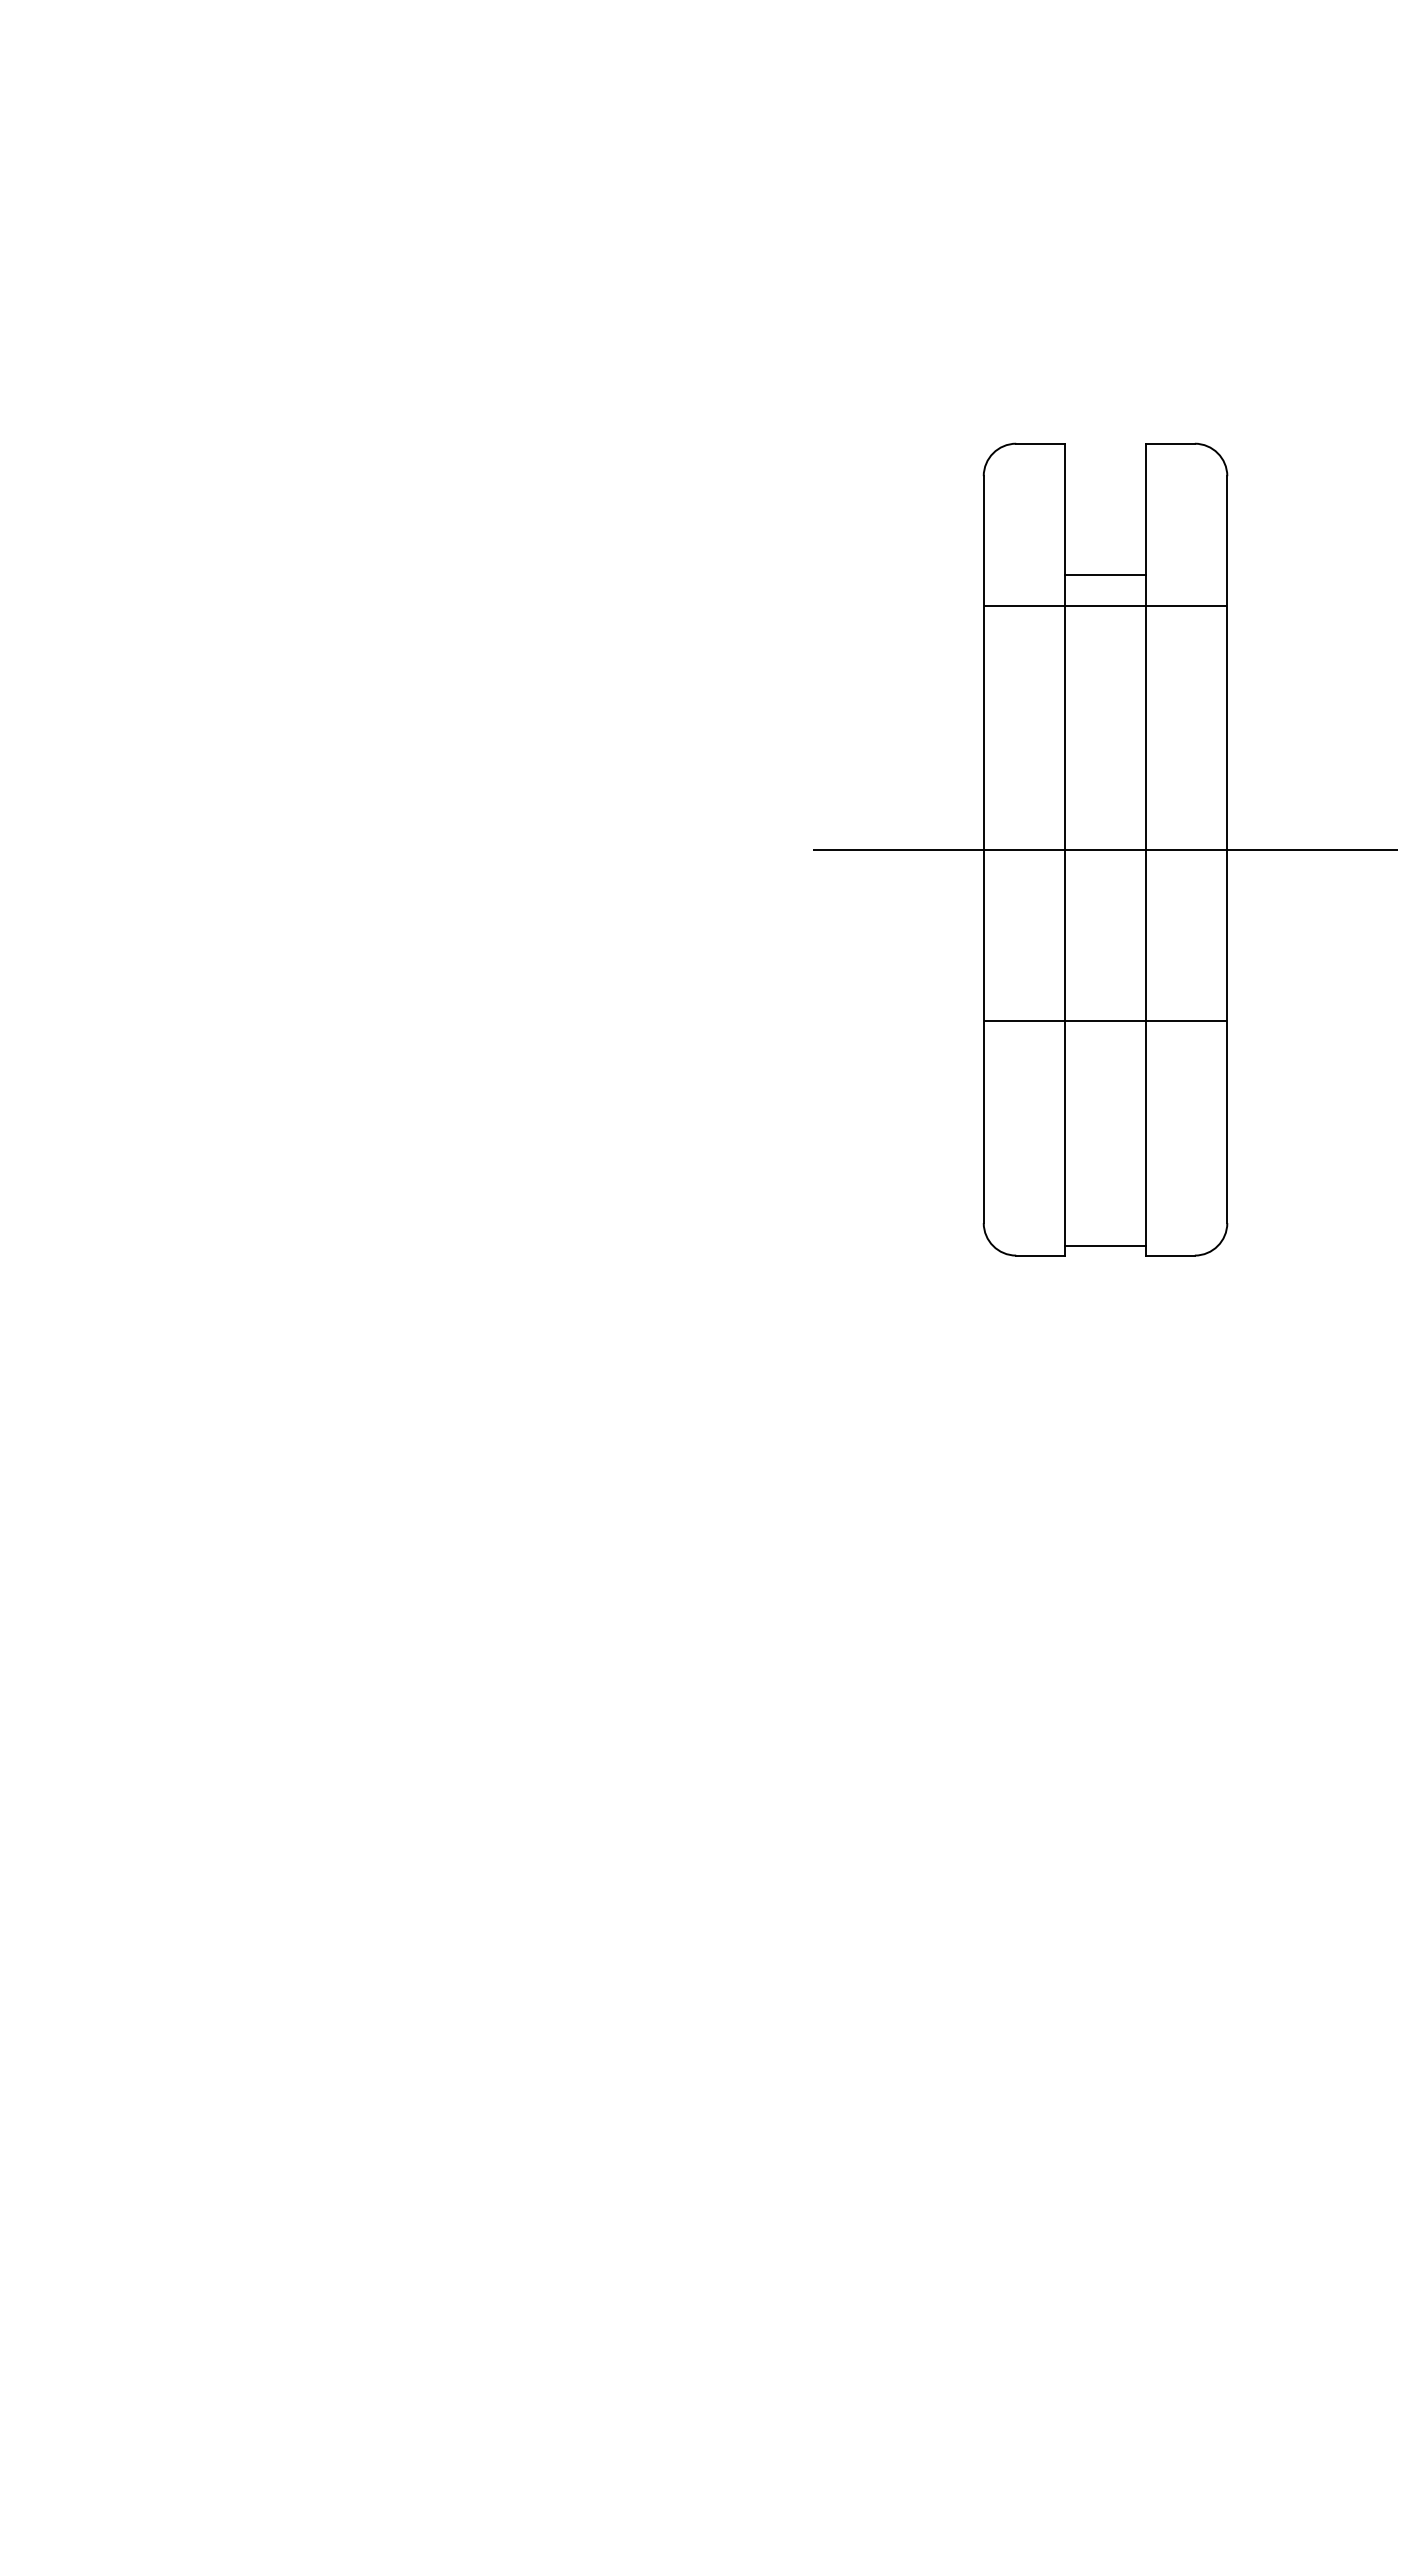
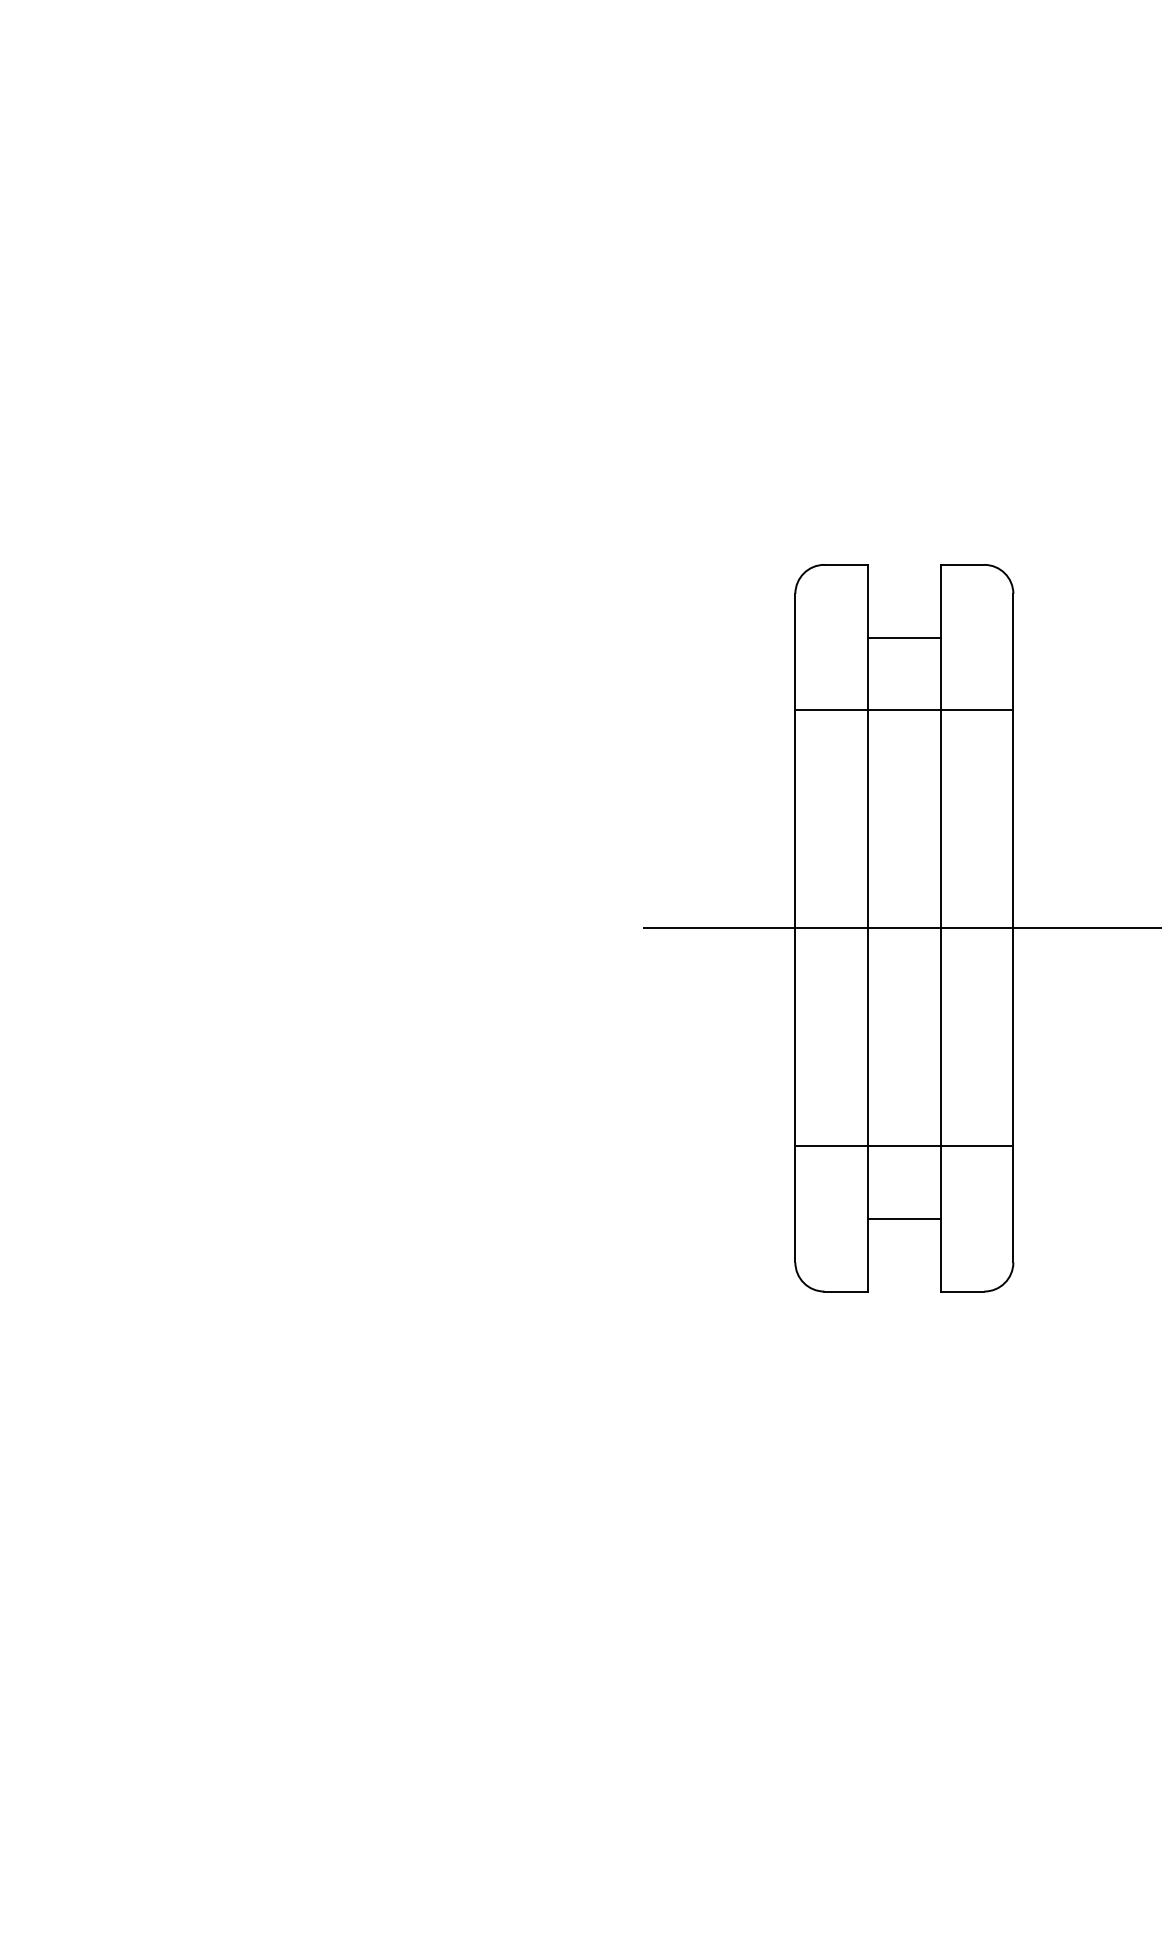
line: (1105, 574) -> (904, 637), moved
line: (1105, 1021) -> (904, 1146), moved
line: (1105, 1246) -> (904, 1218), moved

